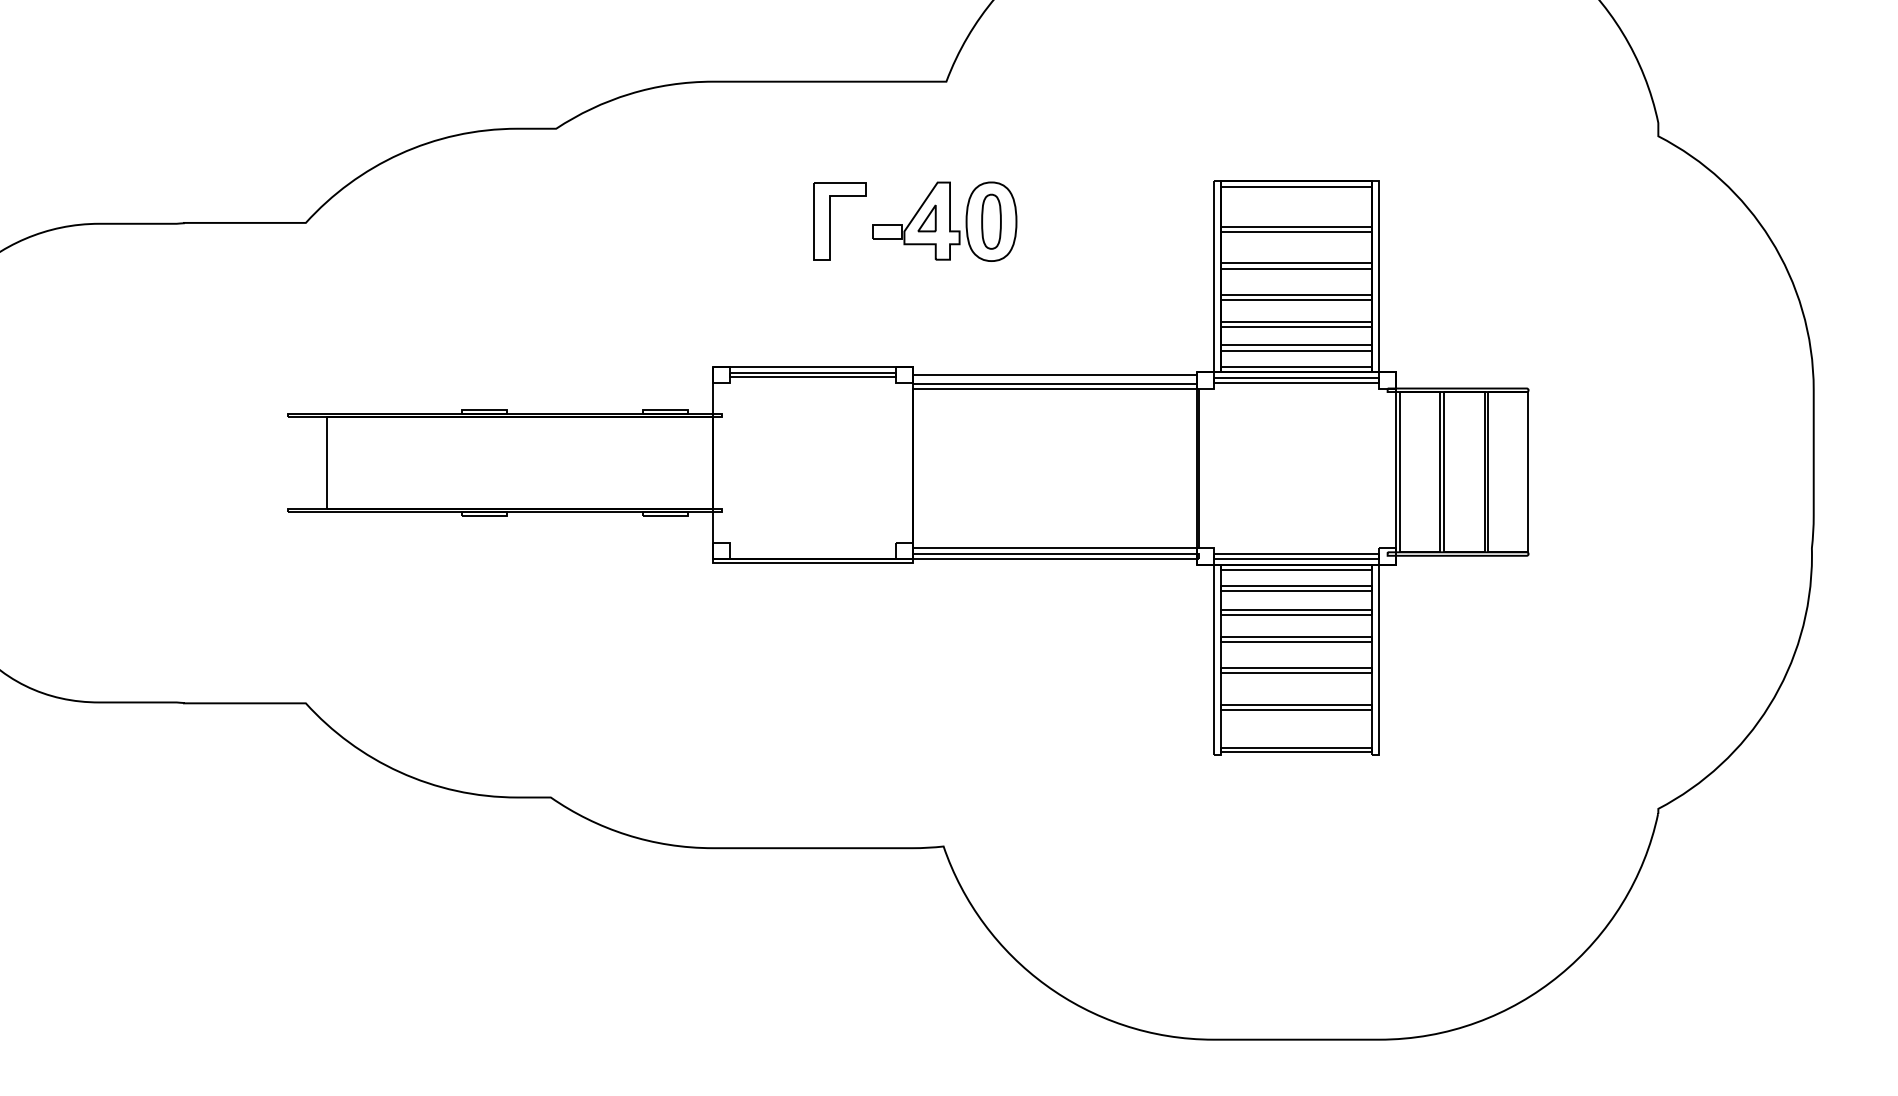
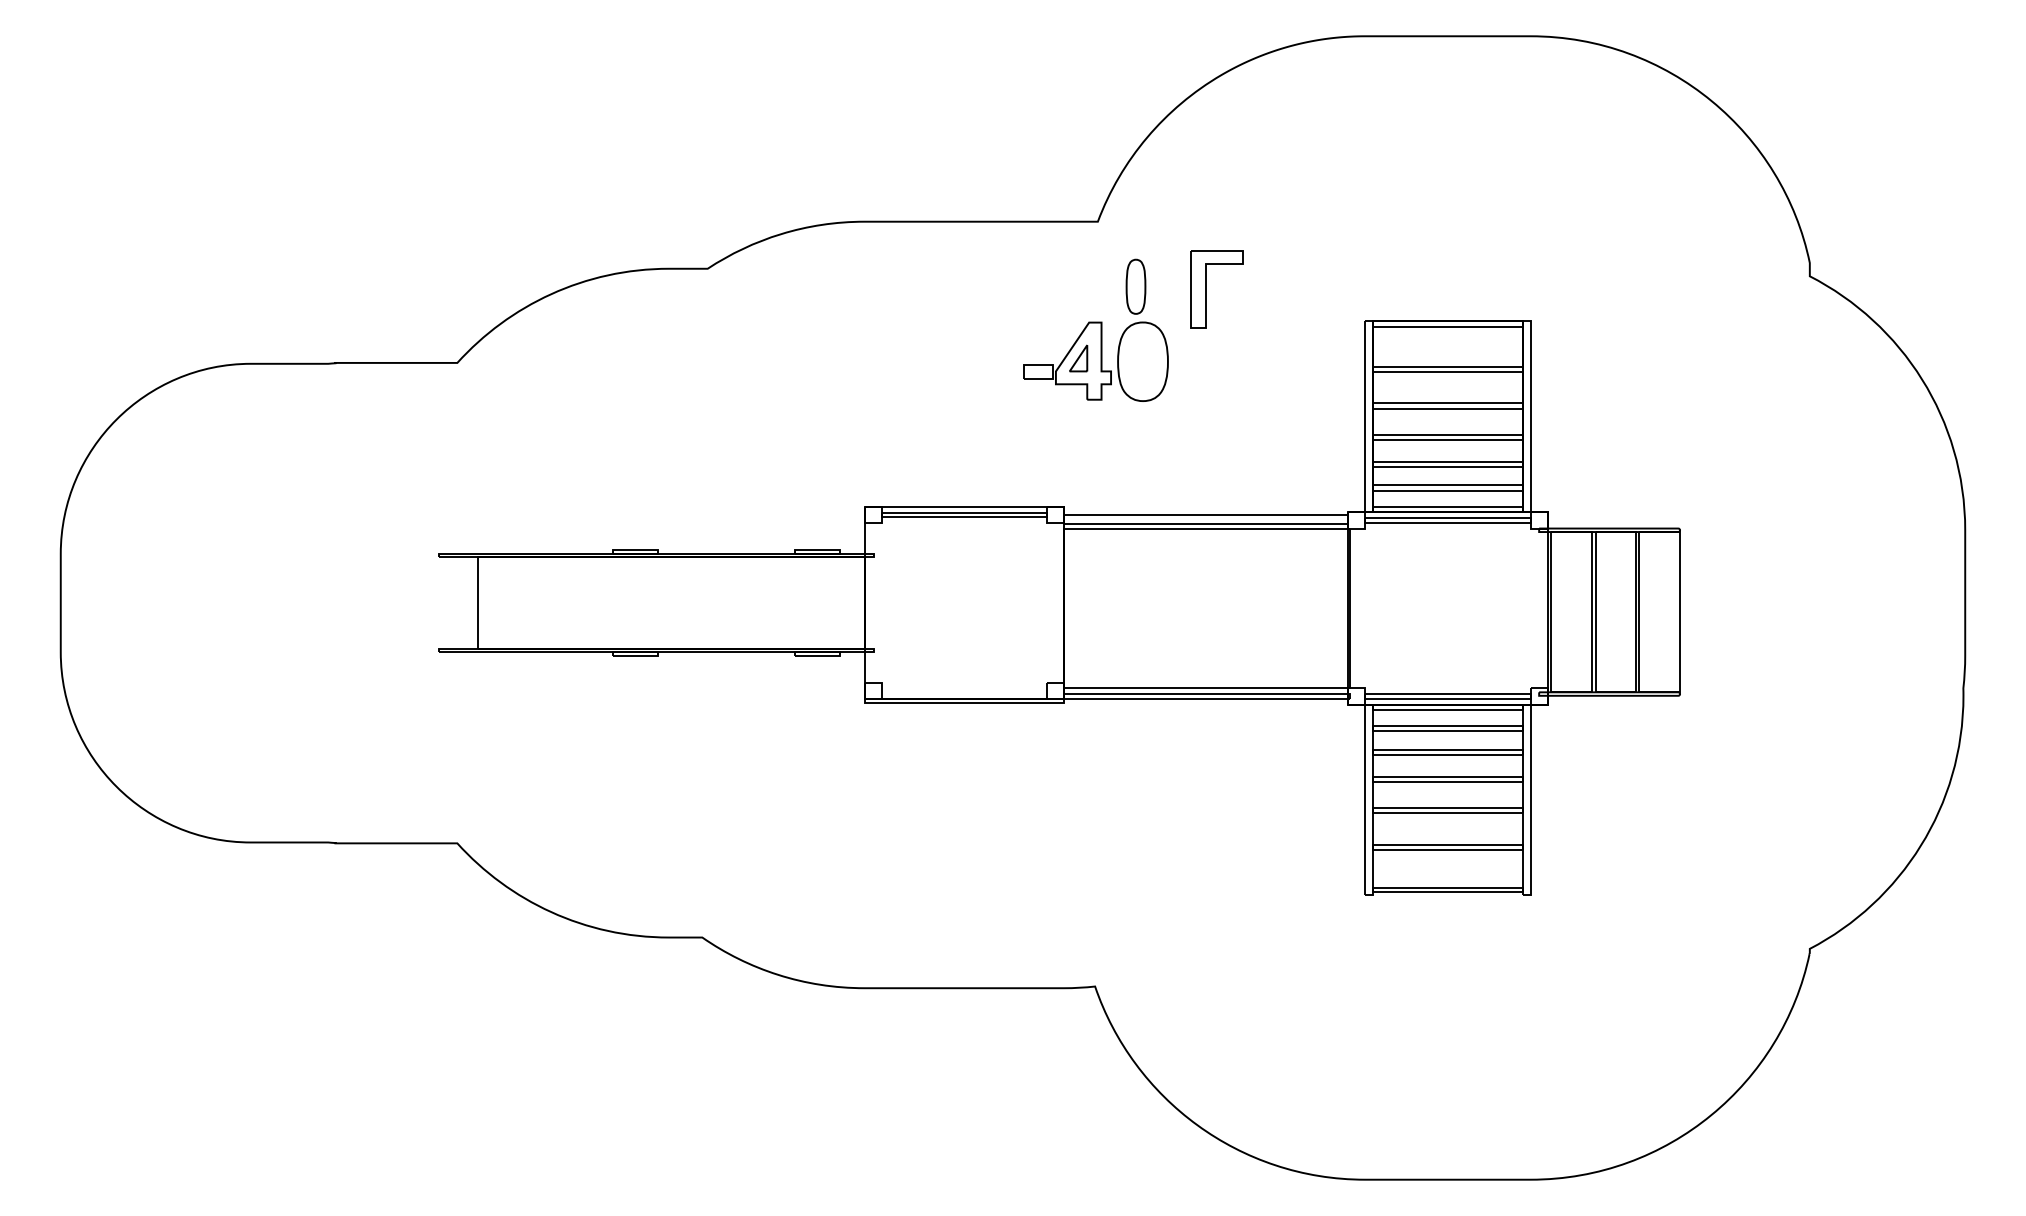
part: (830, 221) -> (1206, 289), moved
part: (991, 221) -> (1135, 286), moved

